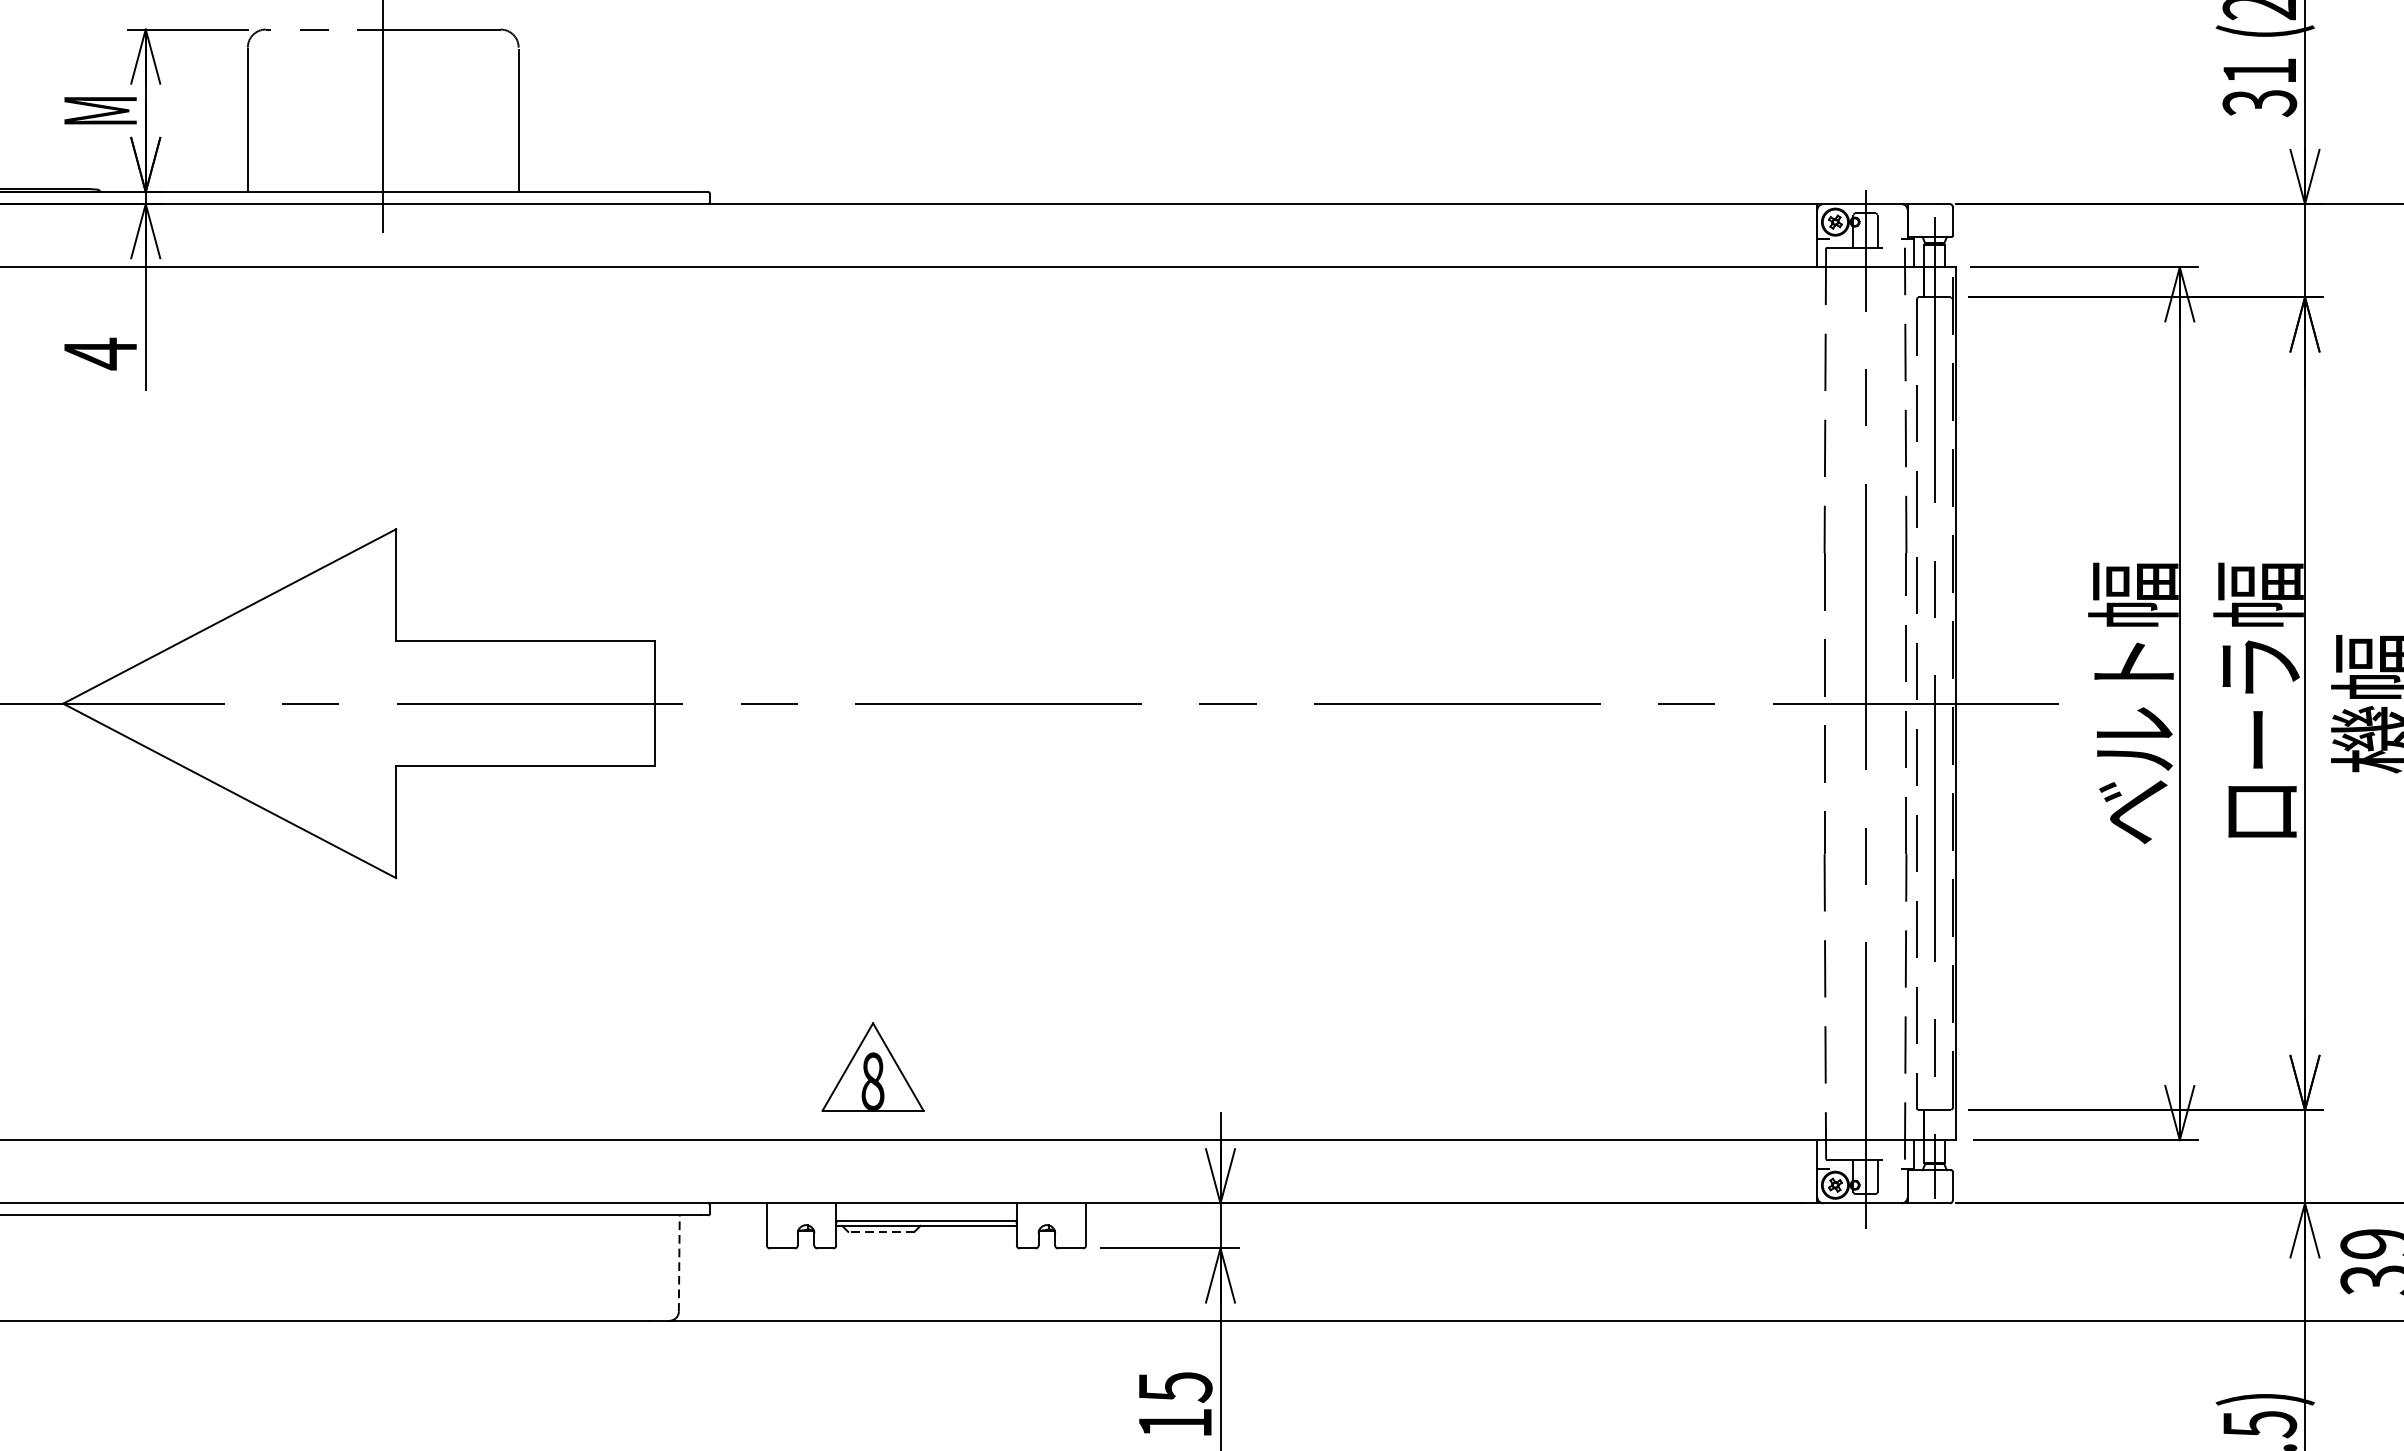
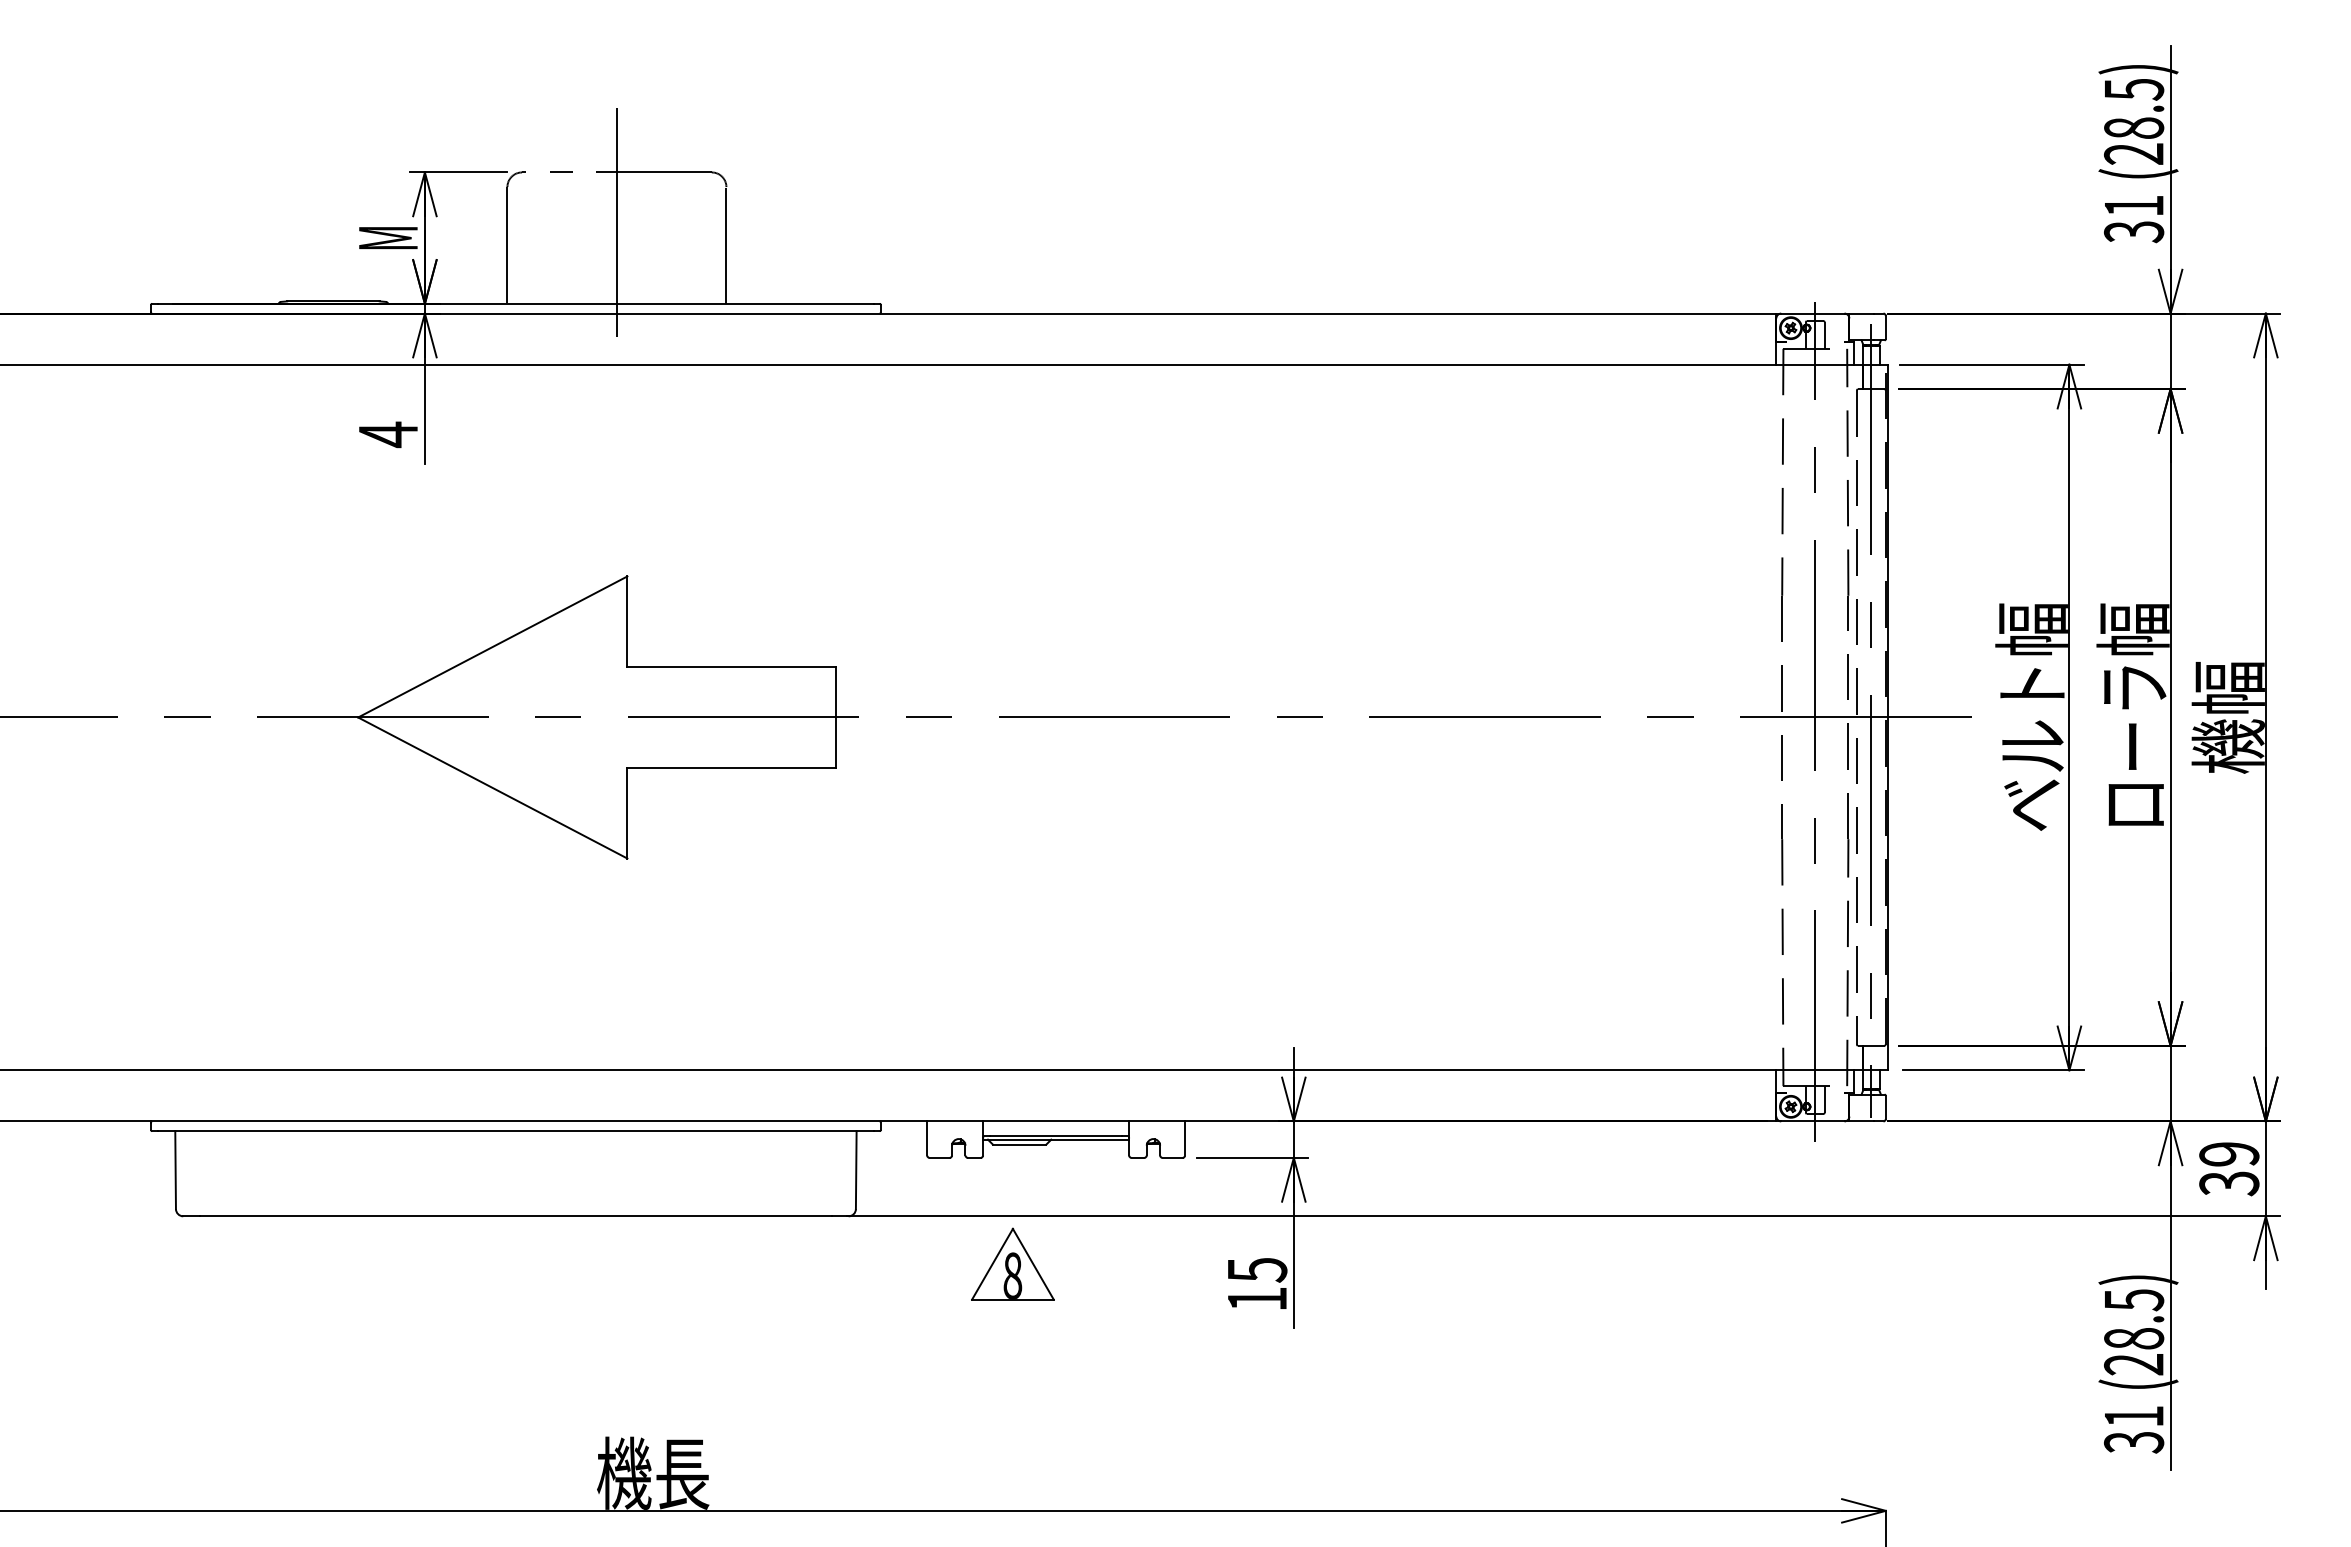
part: (872, 1066) -> (1012, 1263), moved
line: (881, 1231) -> (1019, 1144), dashed -> solid
line: (679, 1264) -> (856, 1170), dashed -> solid

